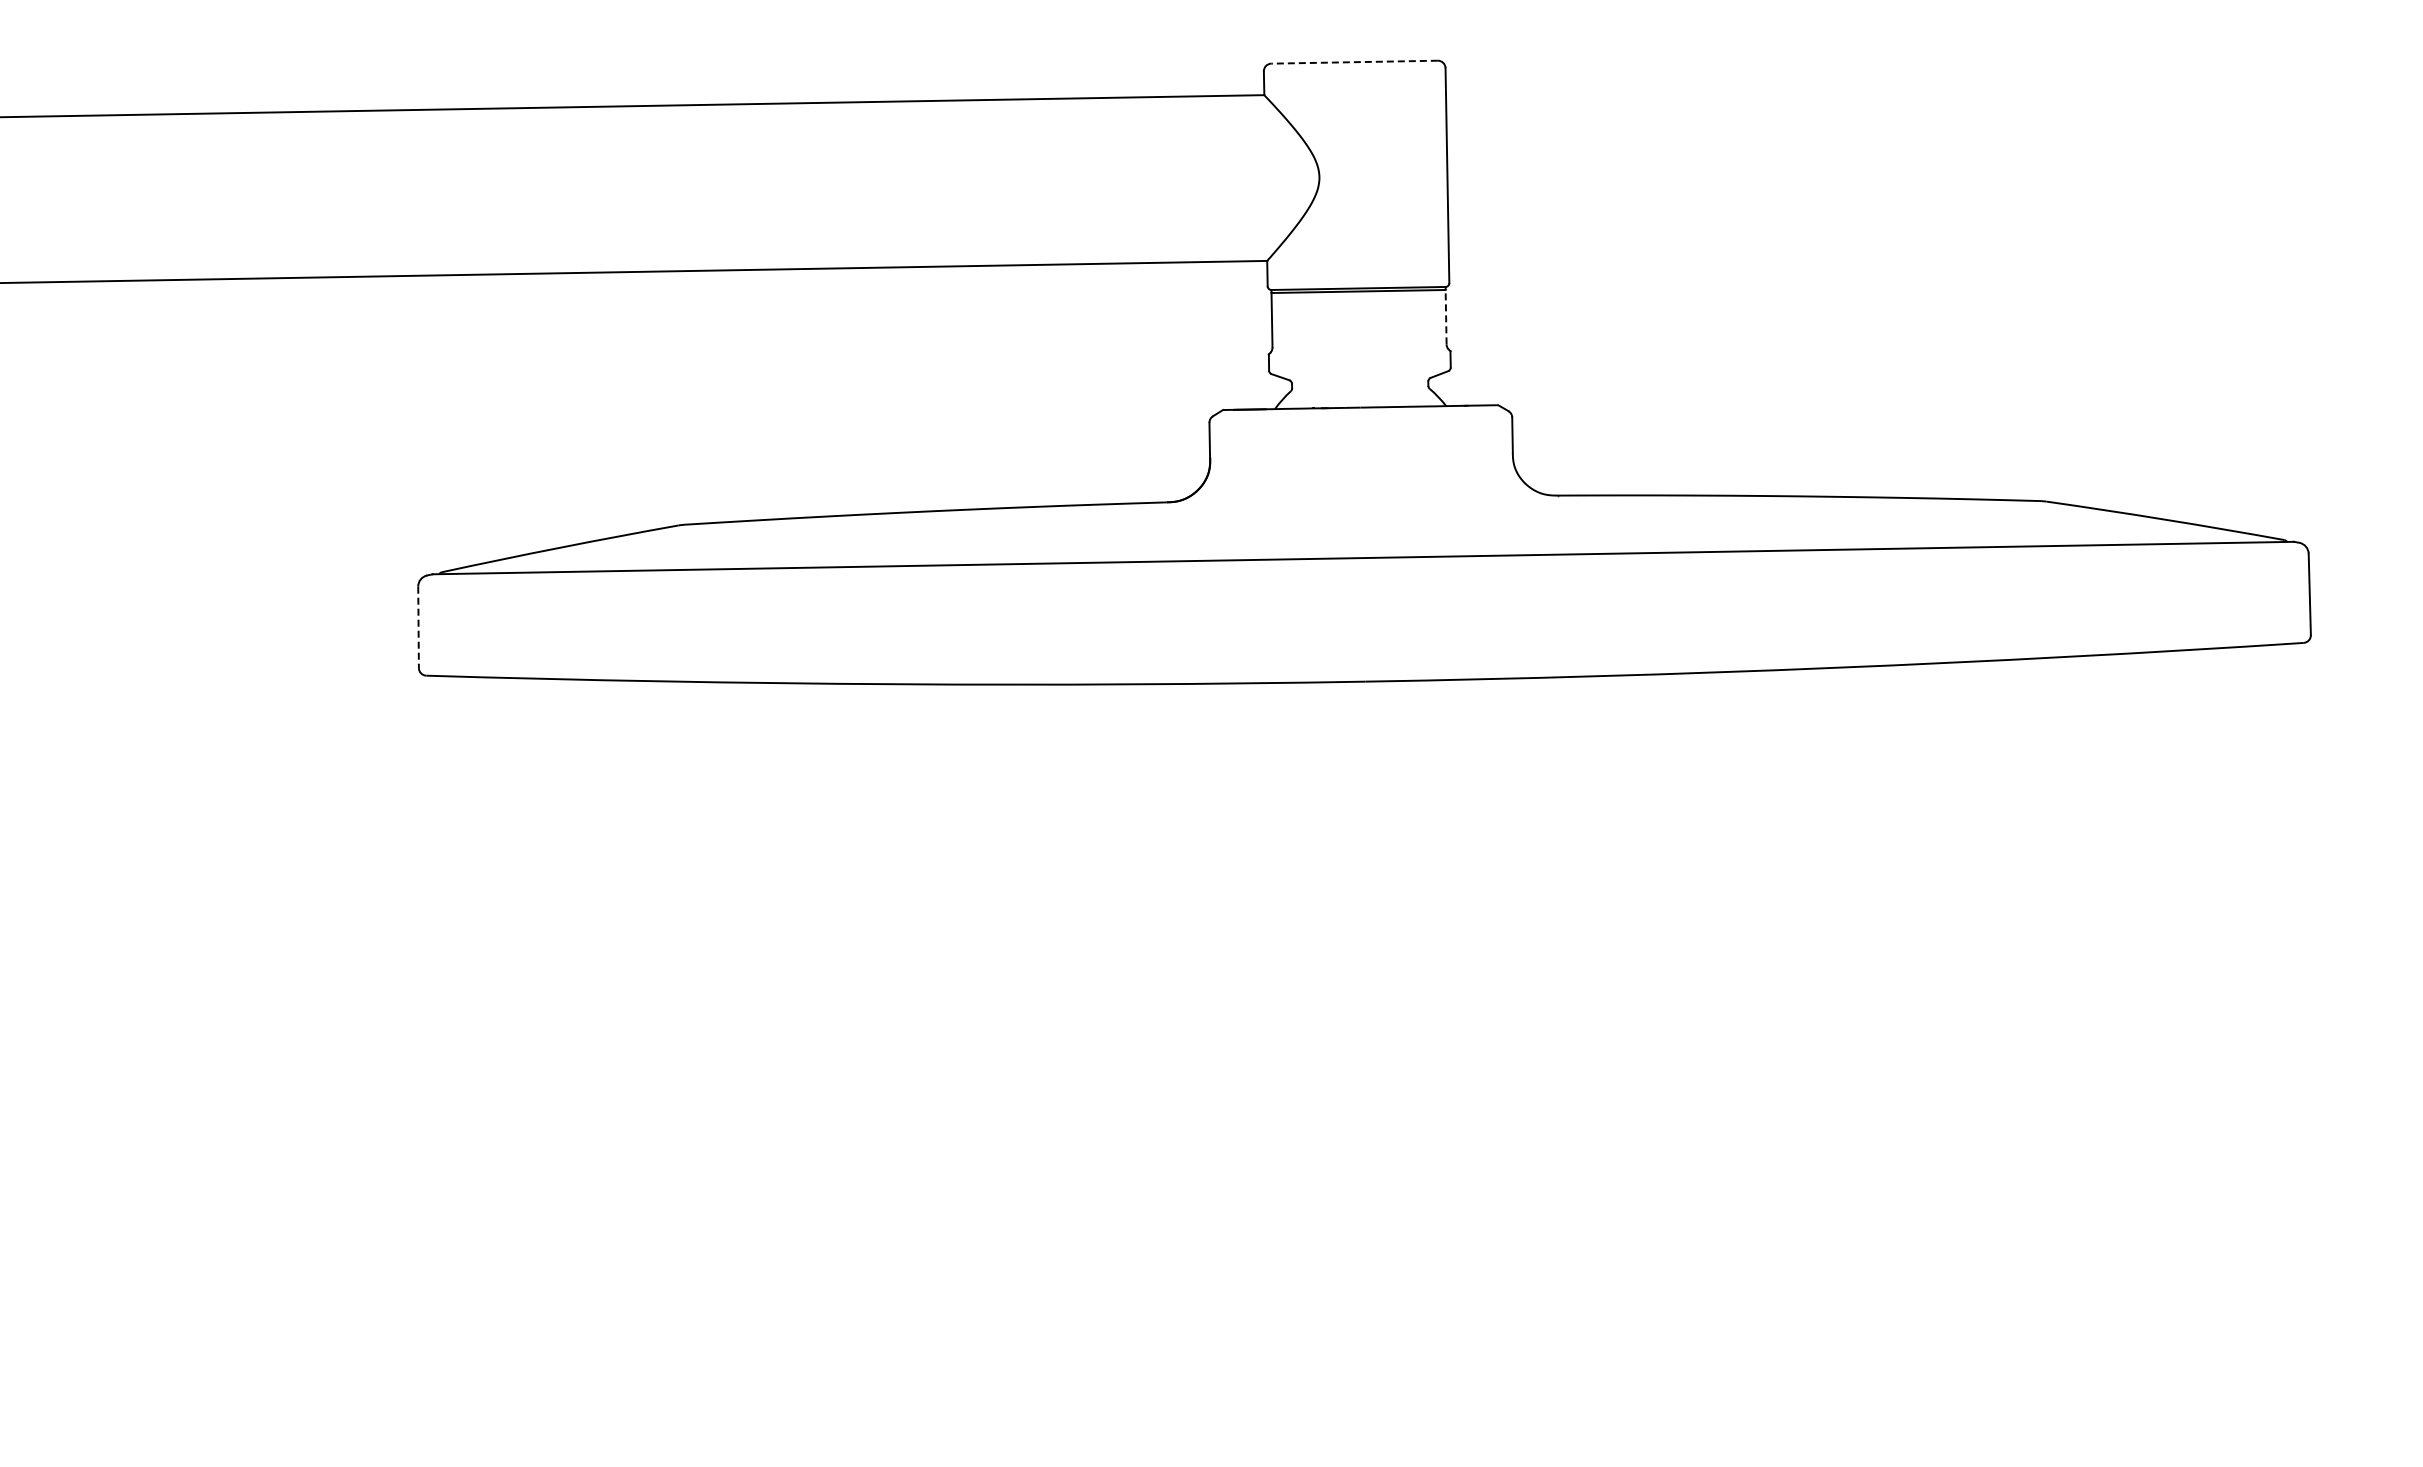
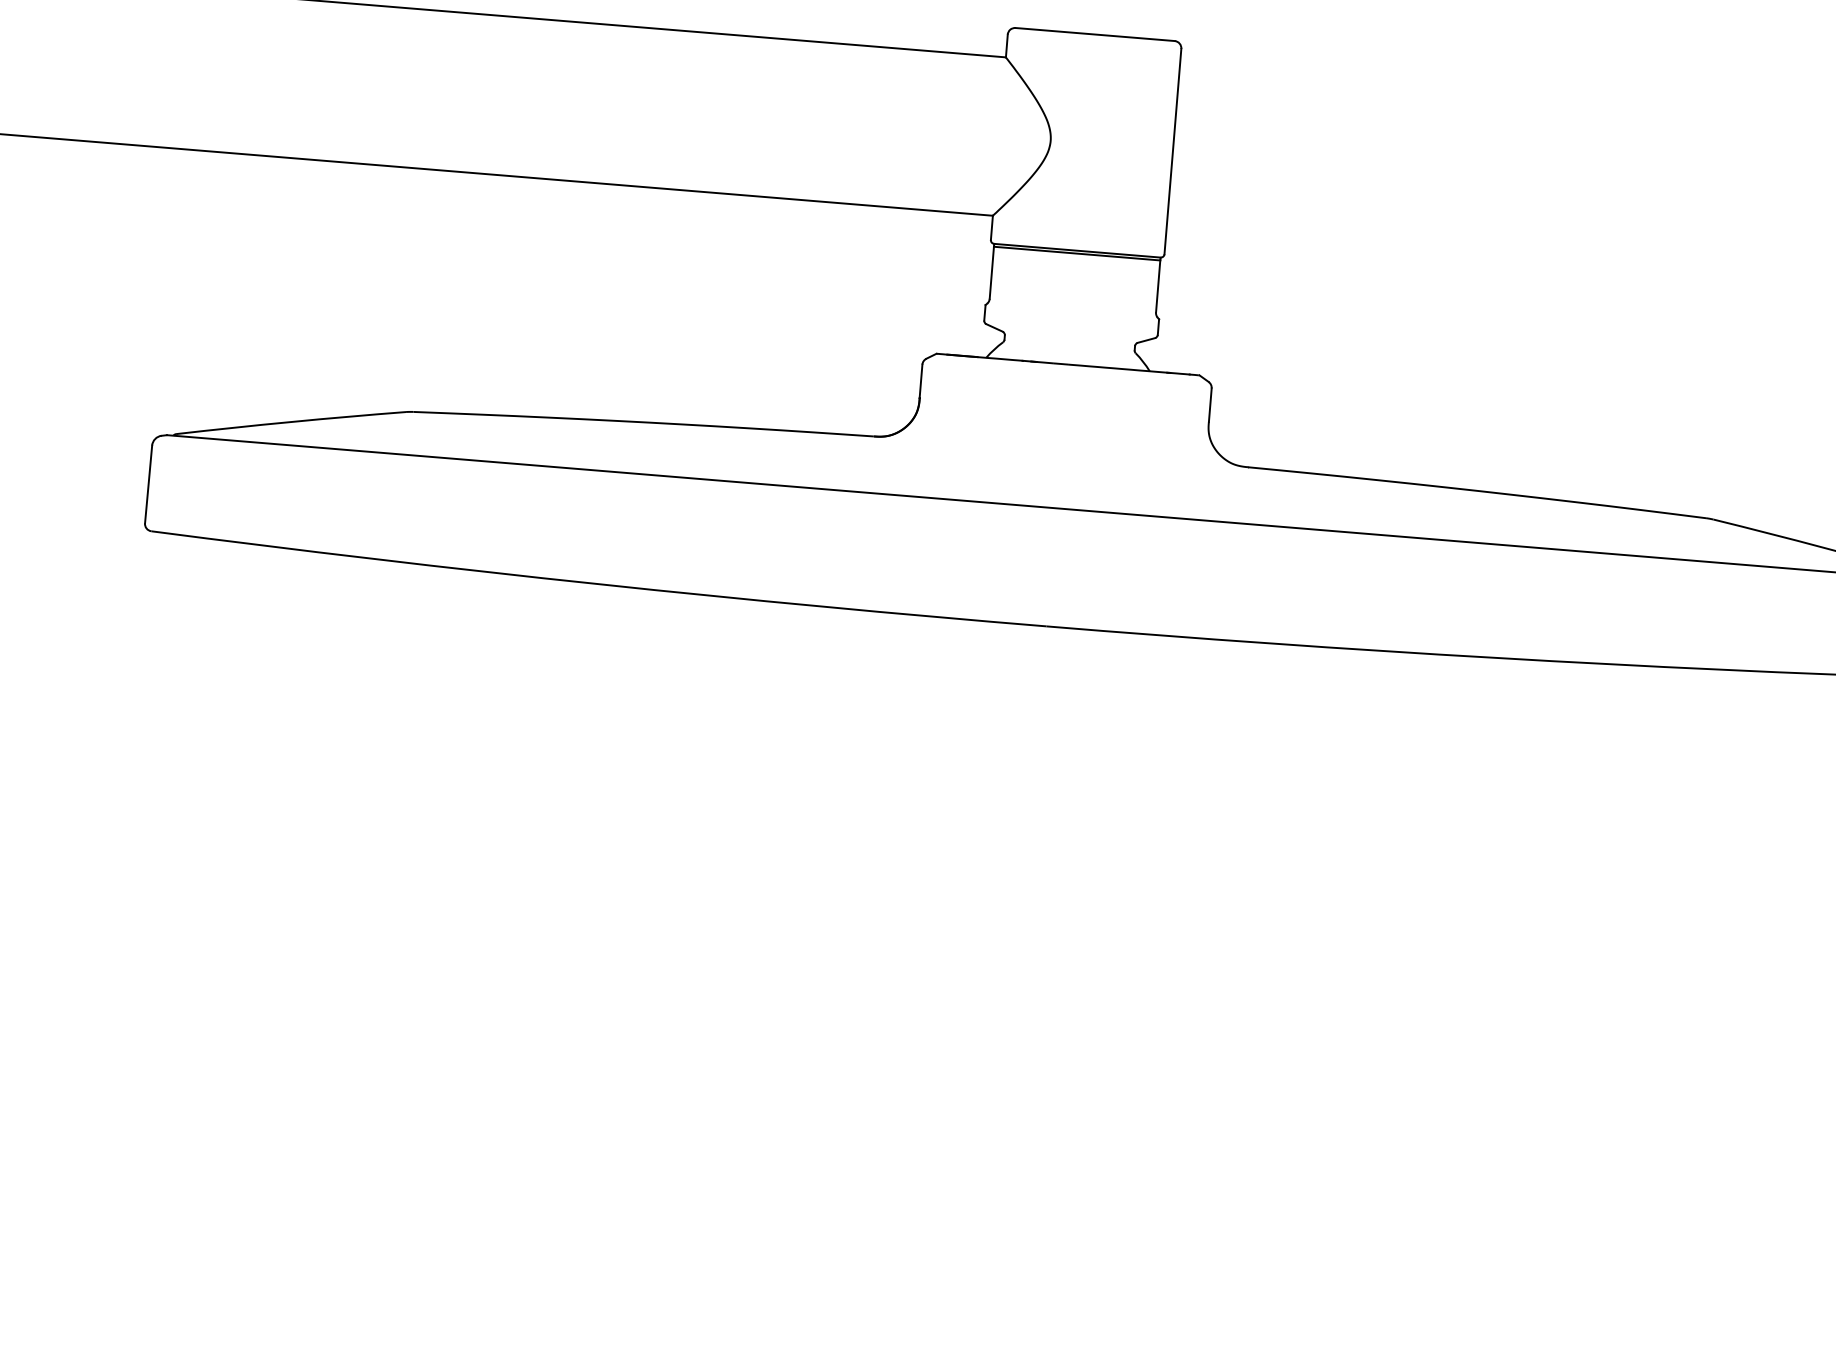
line: (1354, 62) -> (1095, 34), dashed -> solid
line: (1446, 316) -> (1158, 285), dashed -> solid
line: (418, 627) -> (148, 484), dashed -> solid

